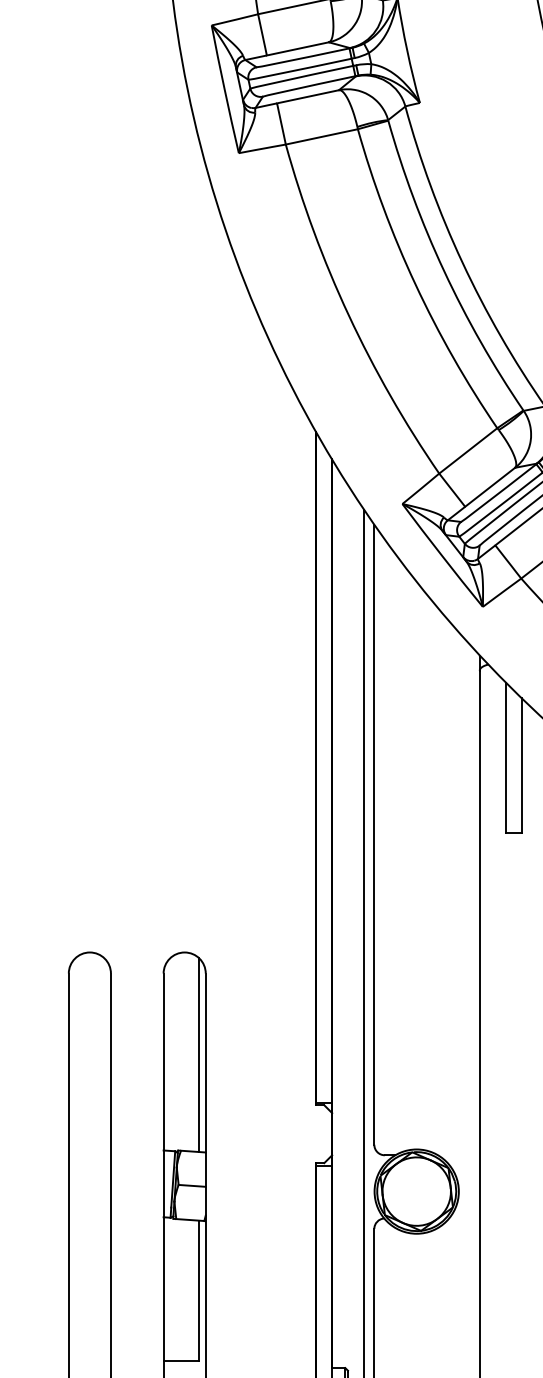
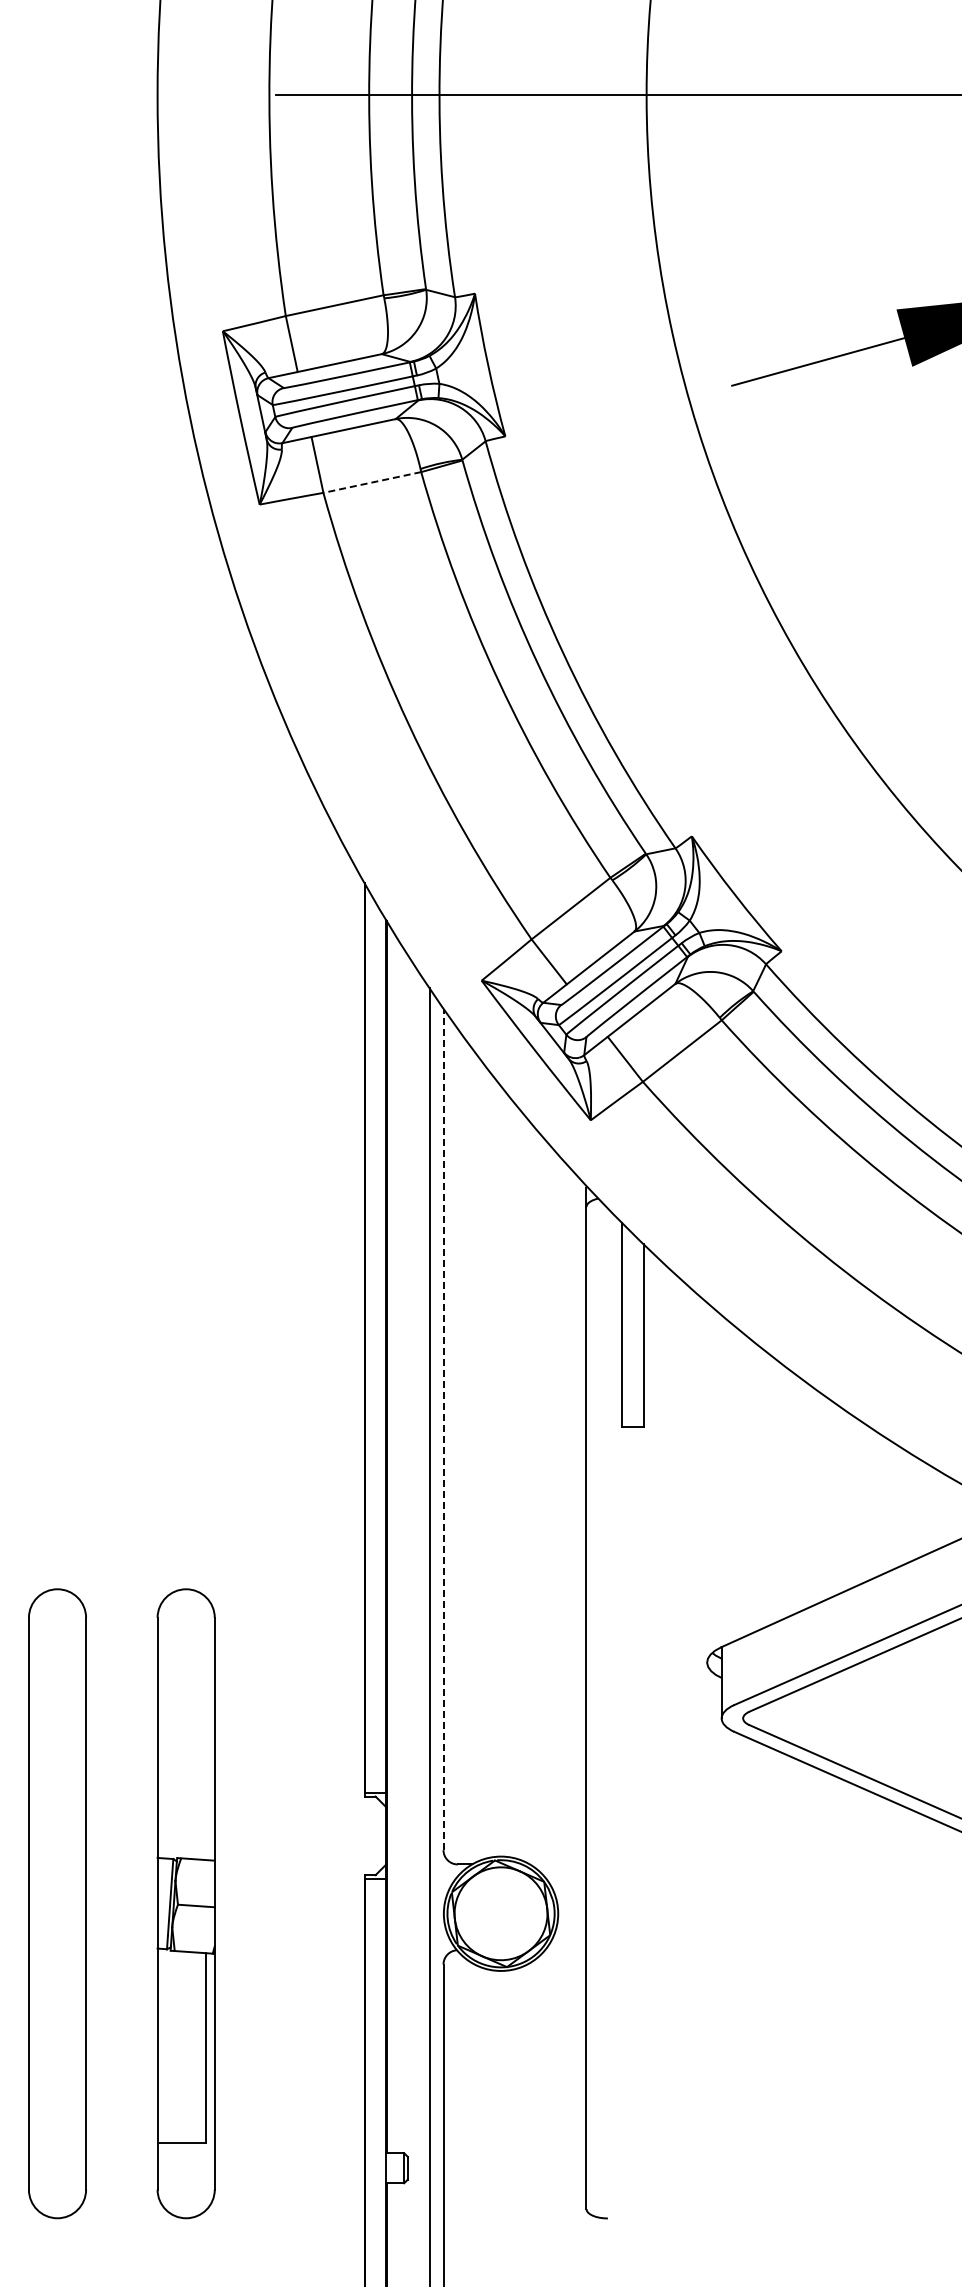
line: (321, 136) -> (371, 482), solid -> dashed
line: (374, 834) -> (443, 1429), solid -> dashed
line: (198, 1055) -> (205, 1728), removed

